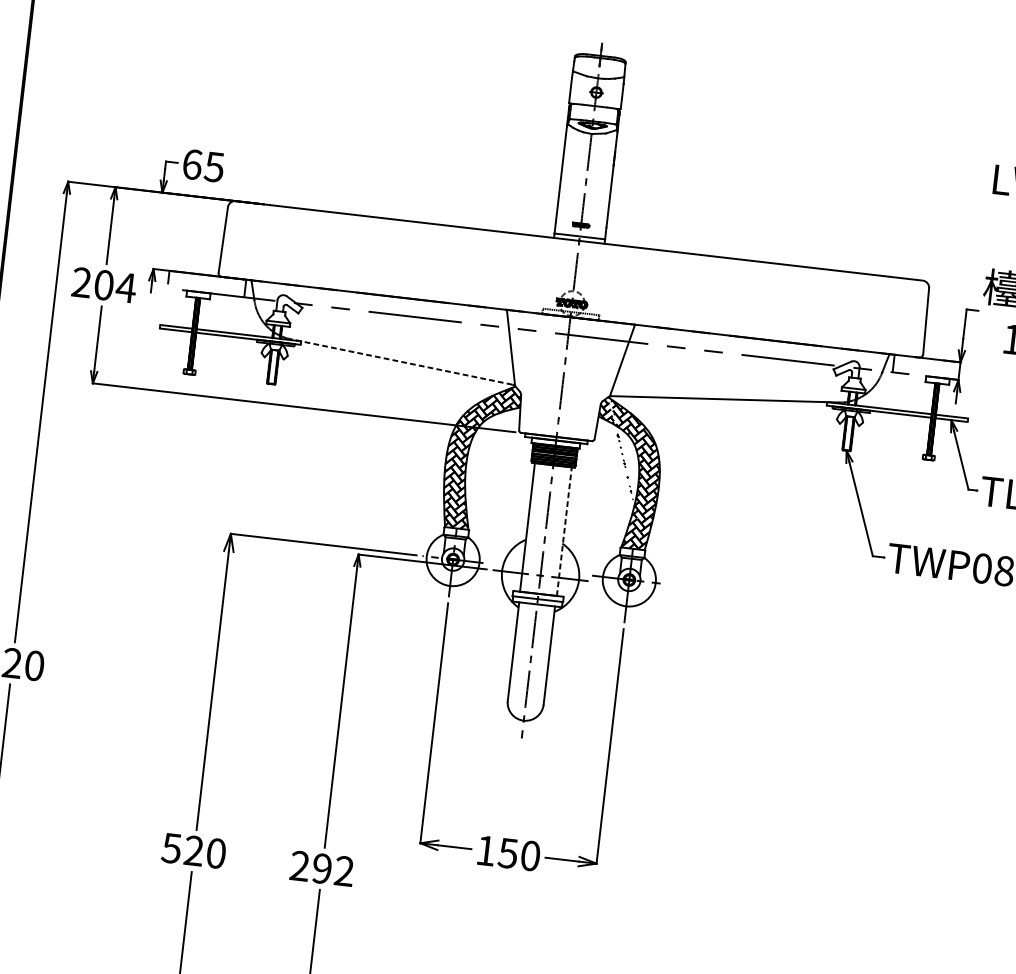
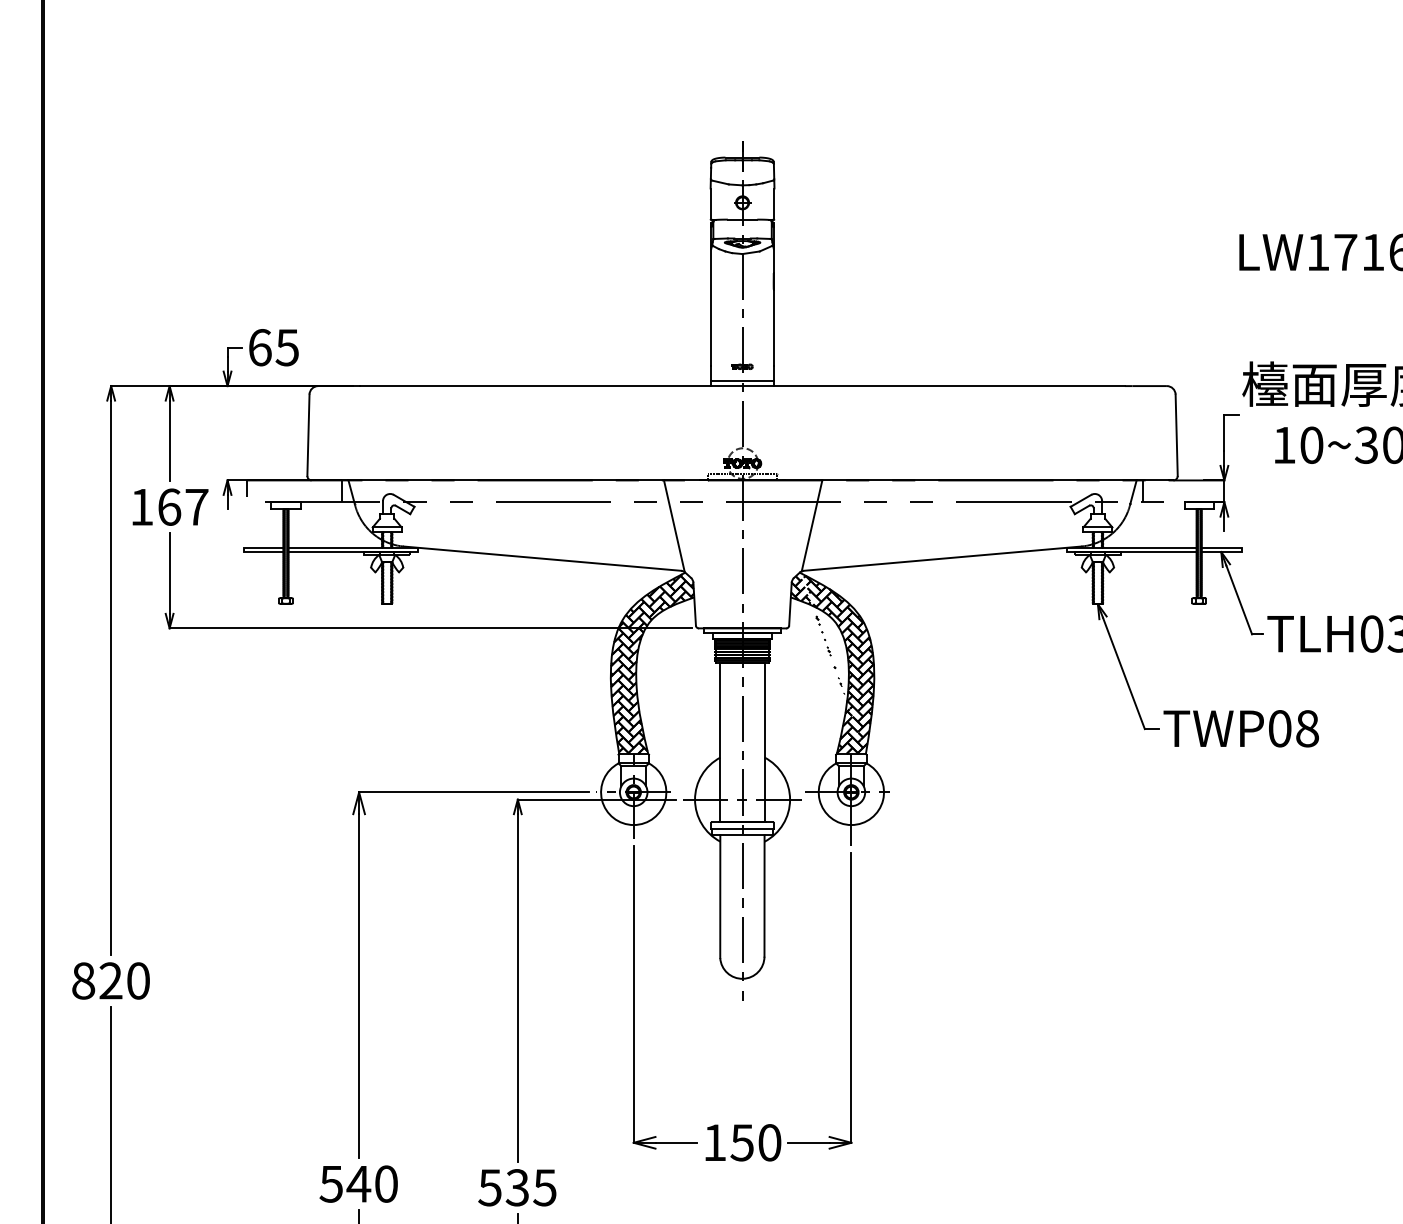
text: (104, 284) -> (169, 506), 204 -> 167
line: (400, 361) -> (541, 558), dashed -> solid
line: (564, 531) -> (765, 742), dashed -> solid
text: (193, 850) -> (358, 1183), 520 -> 540
text: (322, 868) -> (517, 1187), 292 -> 535

